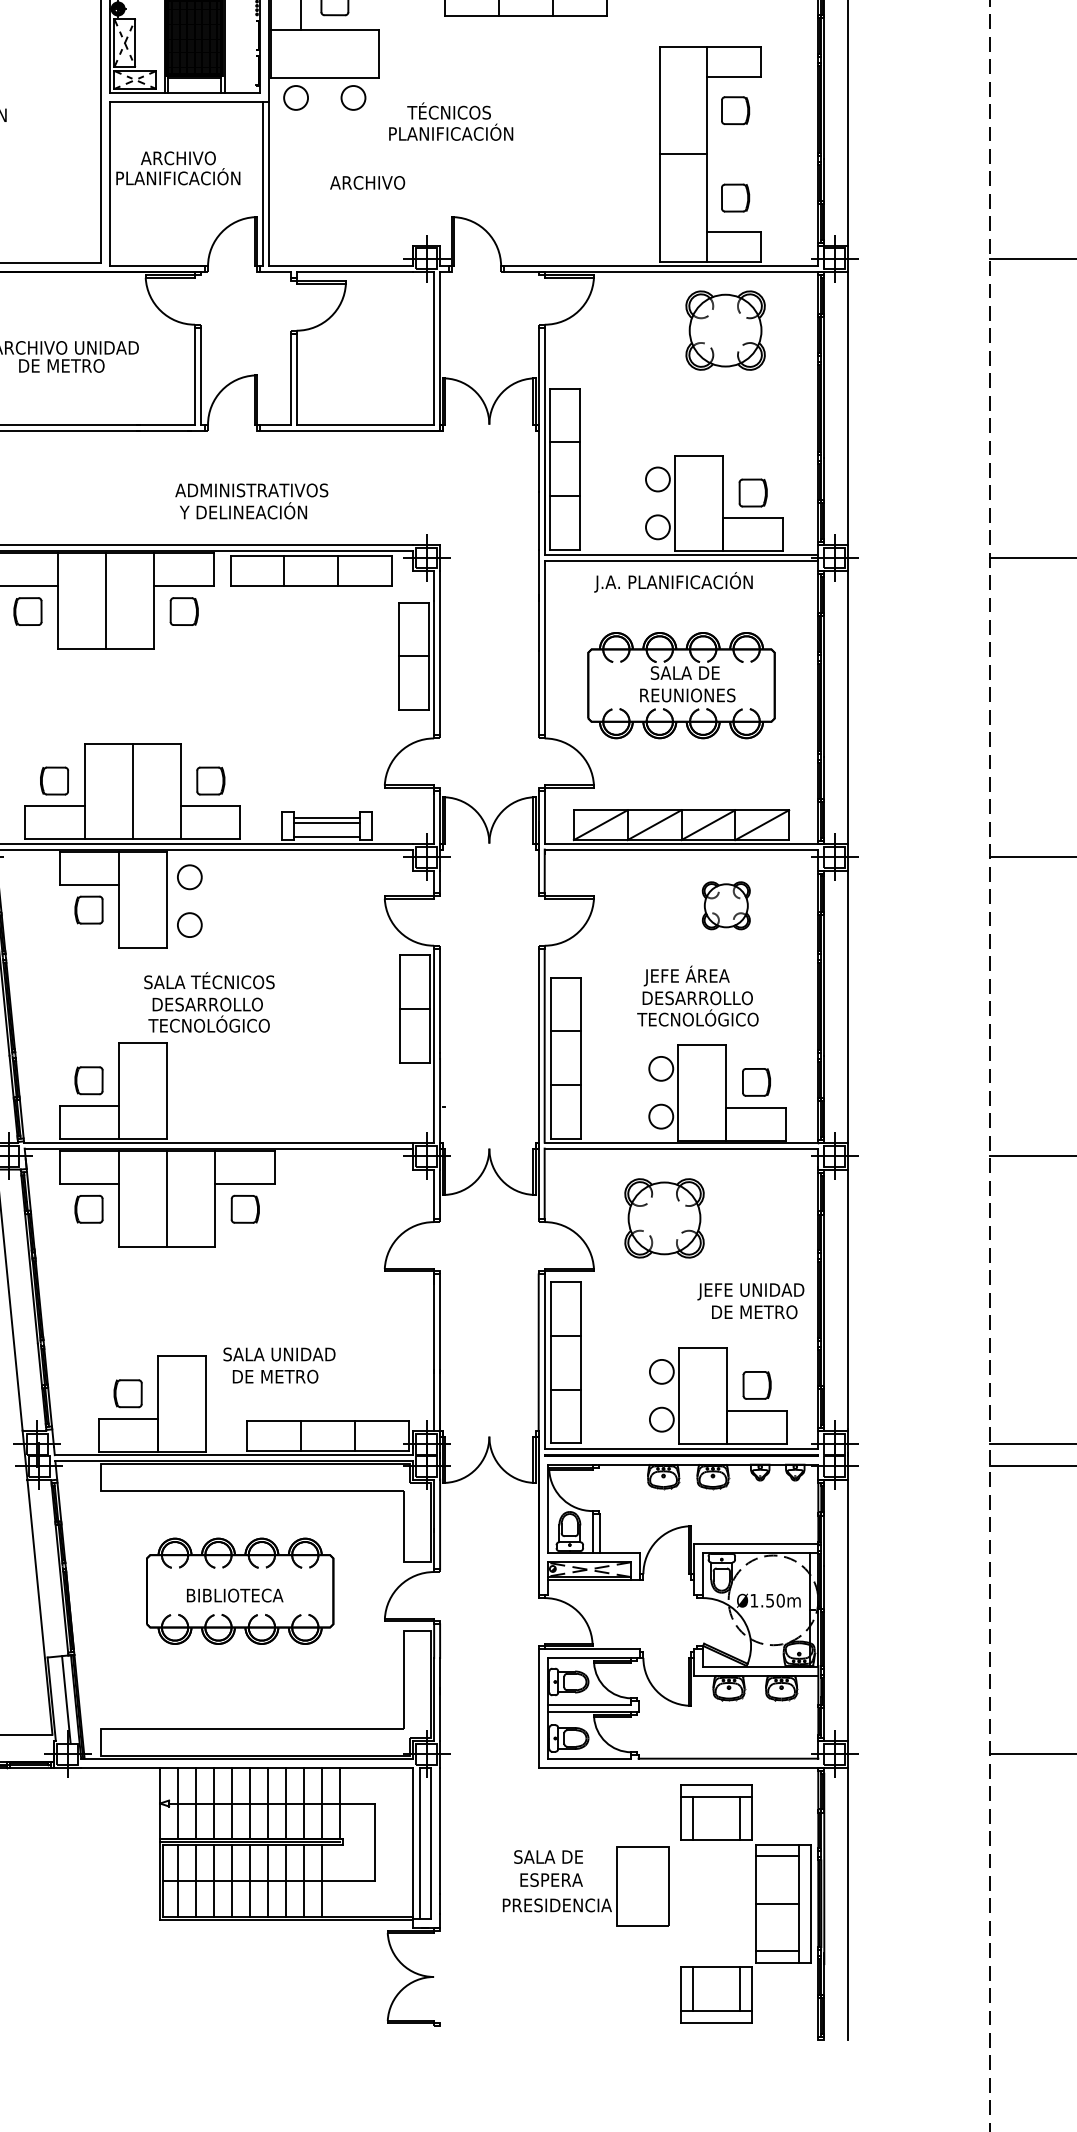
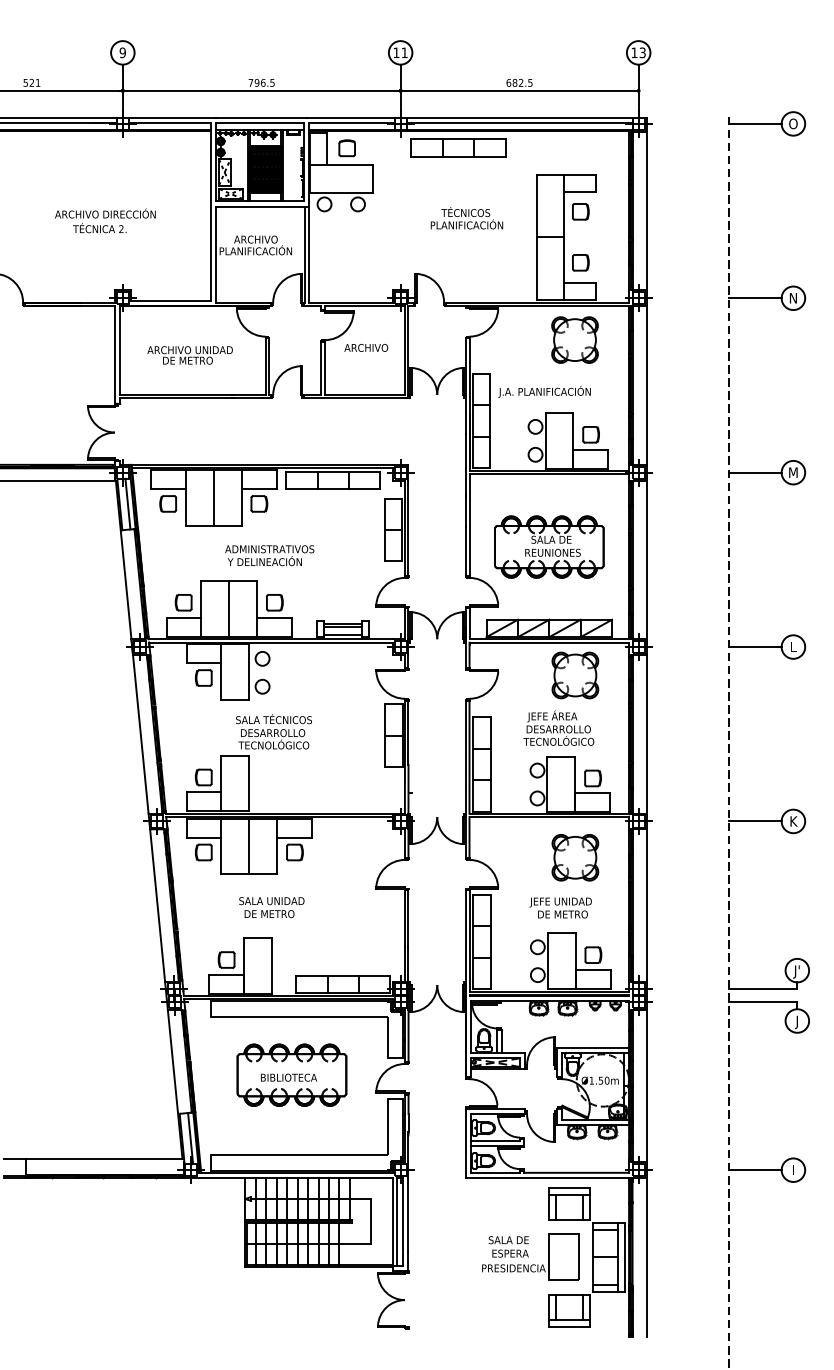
text: (450, 122) -> (466, 218), moved
text: (368, 182) -> (366, 347), moved
text: (251, 501) -> (269, 555), moved
text: (673, 581) -> (544, 391), moved
part: (726, 905) -> (575, 675), size x1.67
part: (664, 1217) -> (575, 857), moved
text: (750, 1300) -> (560, 907), moved
text: (278, 1365) -> (271, 907), moved
part: (585, 1885) -> (530, 1256), moved

